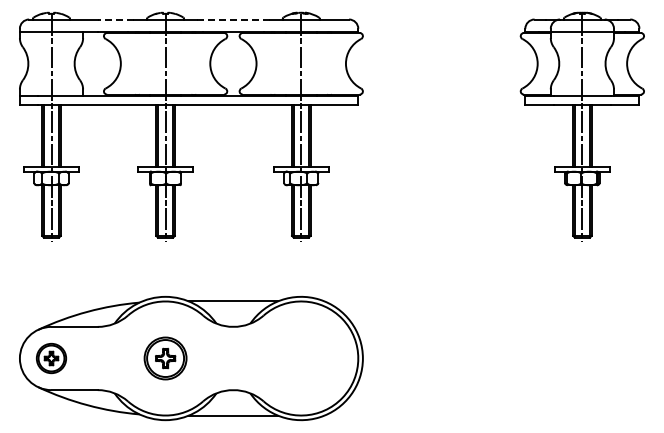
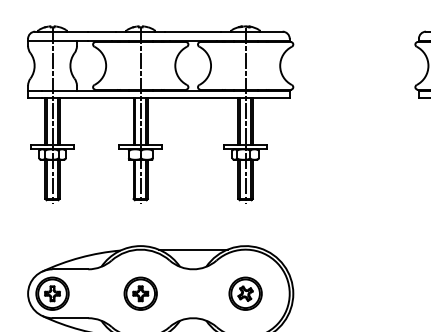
line: (115, 19) -> (102, 31), dashed -> solid
line: (232, 19) -> (192, 31), dashed -> solid
part: (51, 358) -> (52, 293), size x1.43
part: (301, 358) -> (245, 293), added

